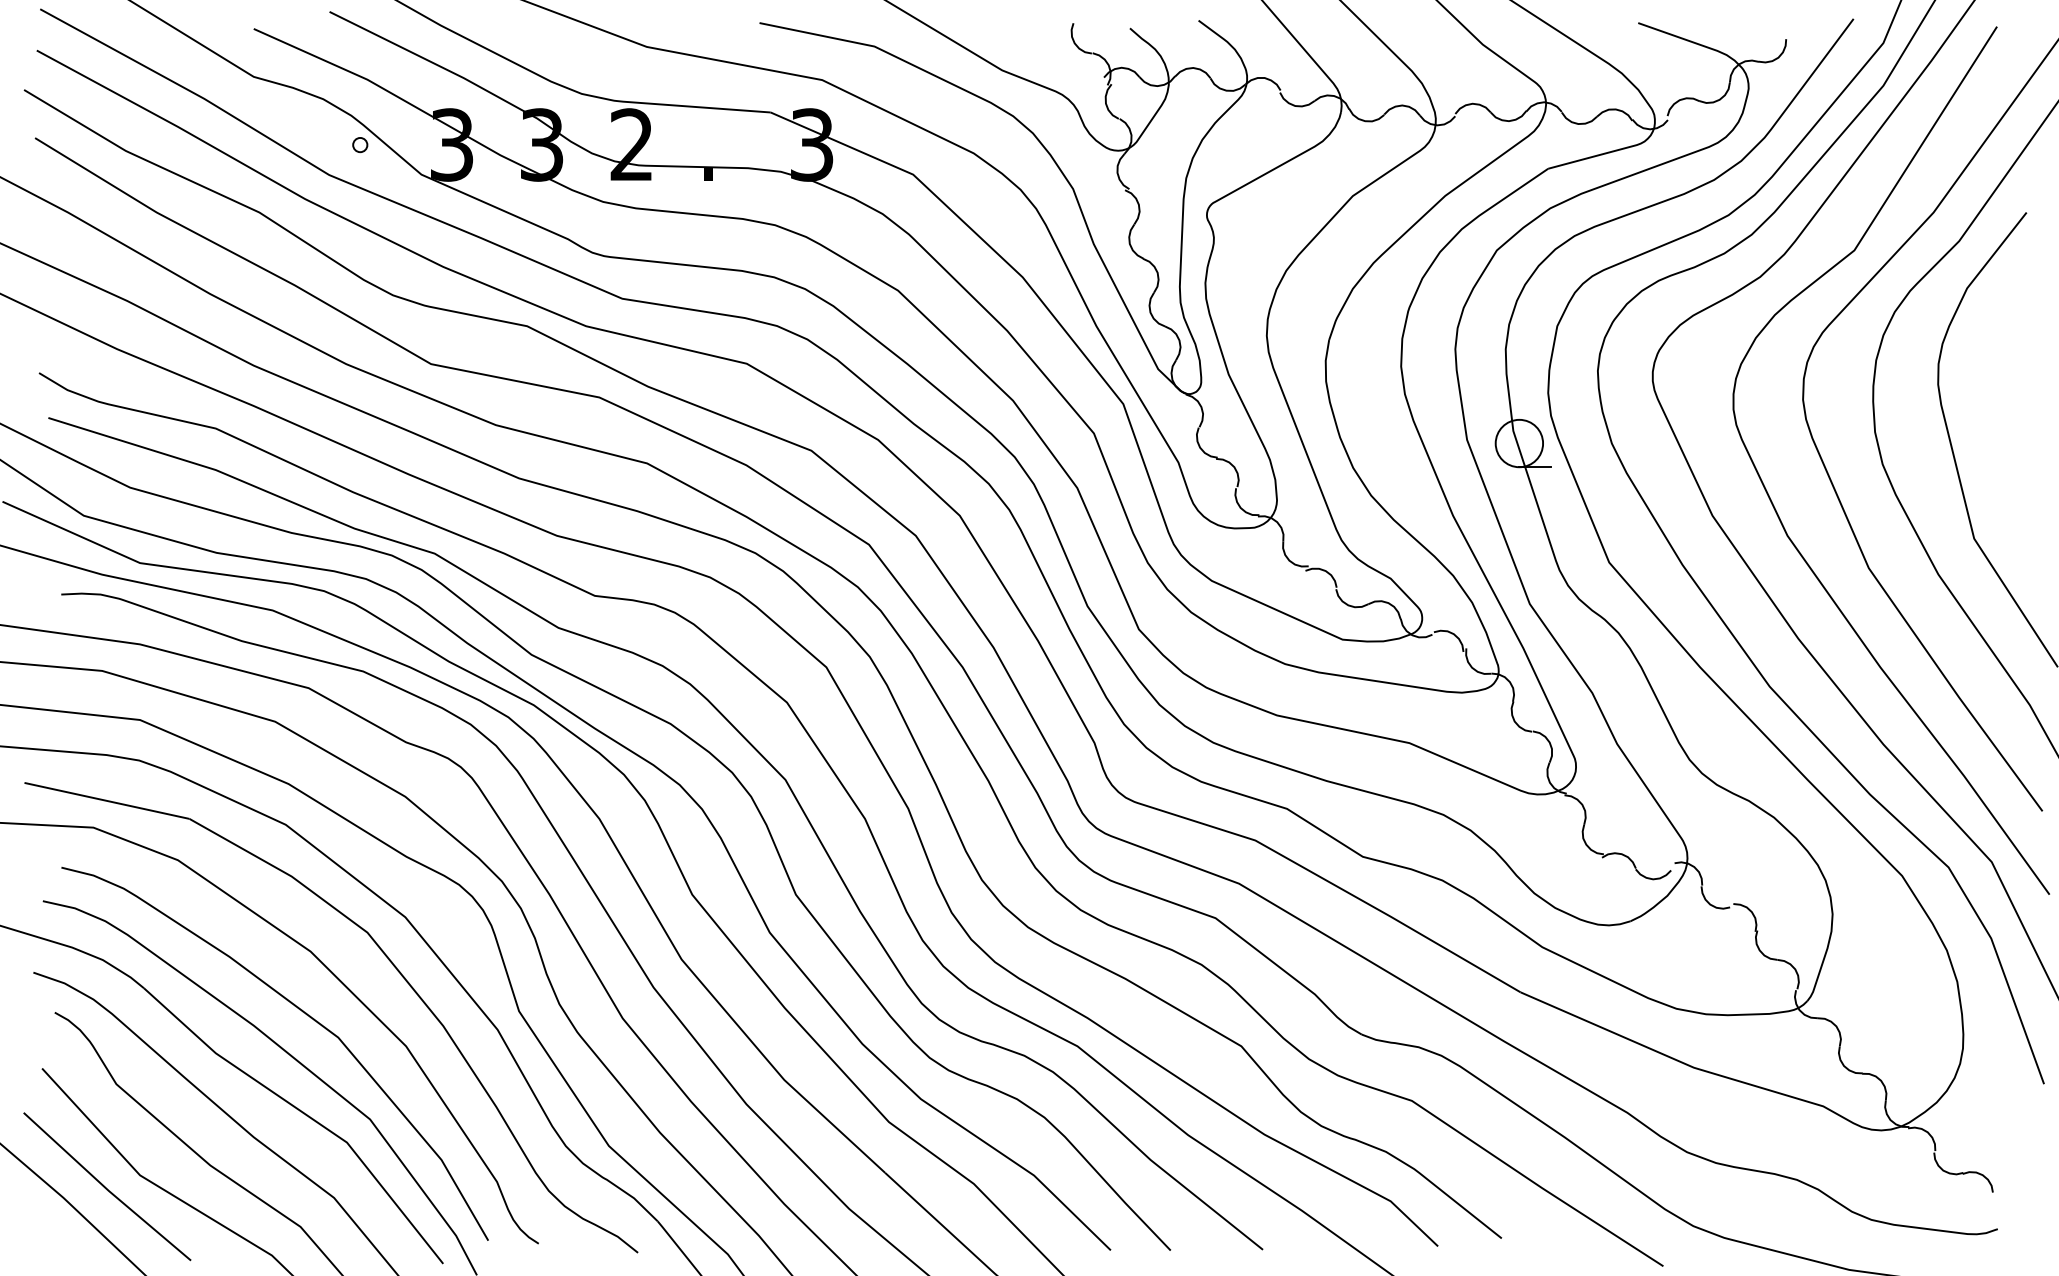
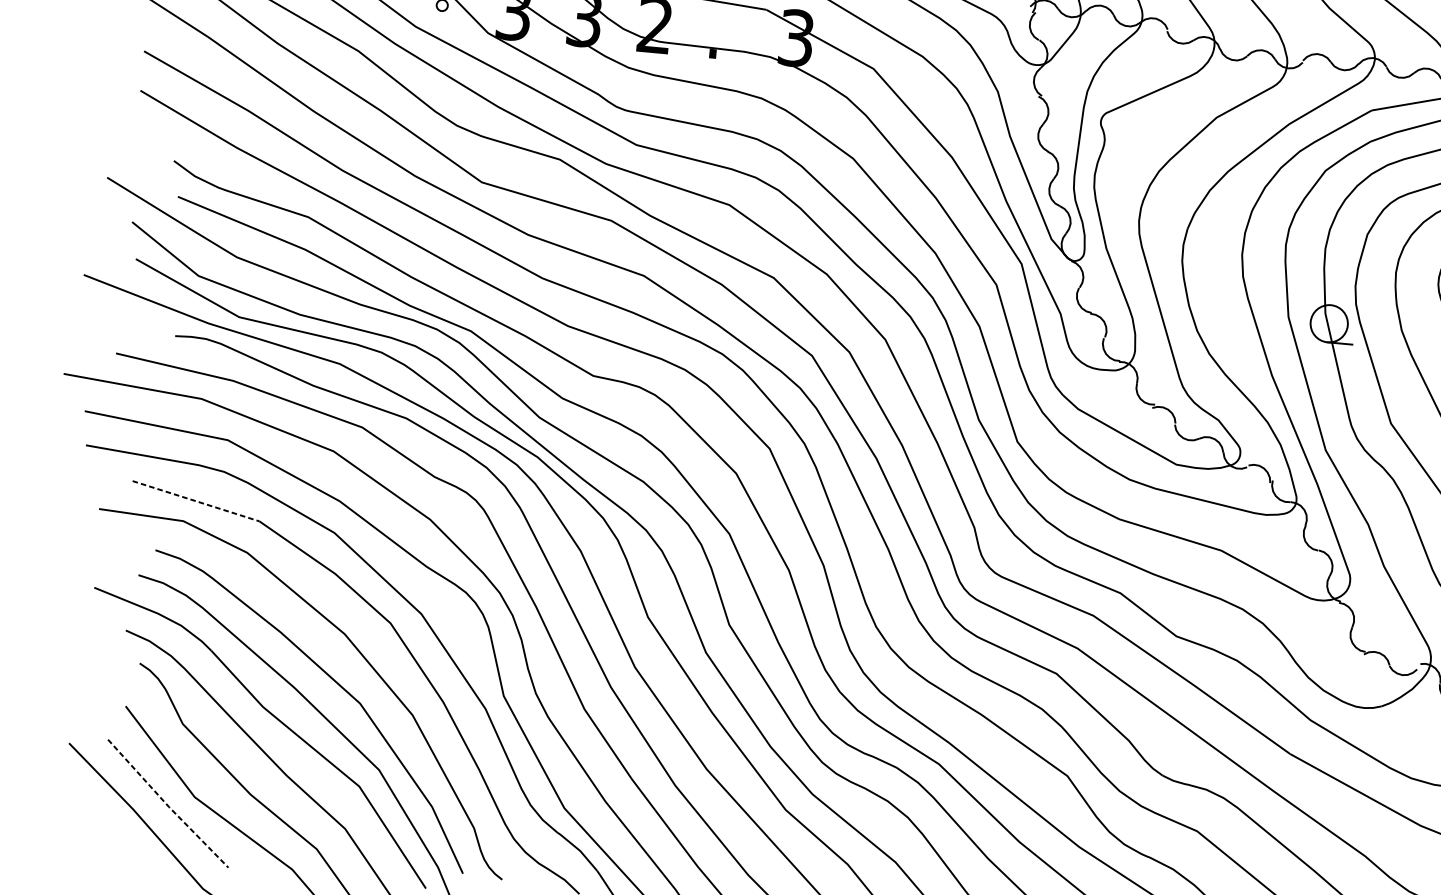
line: (107, 801) -> (196, 501), solid -> dashed
line: (106, 1189) -> (167, 805), solid -> dashed

